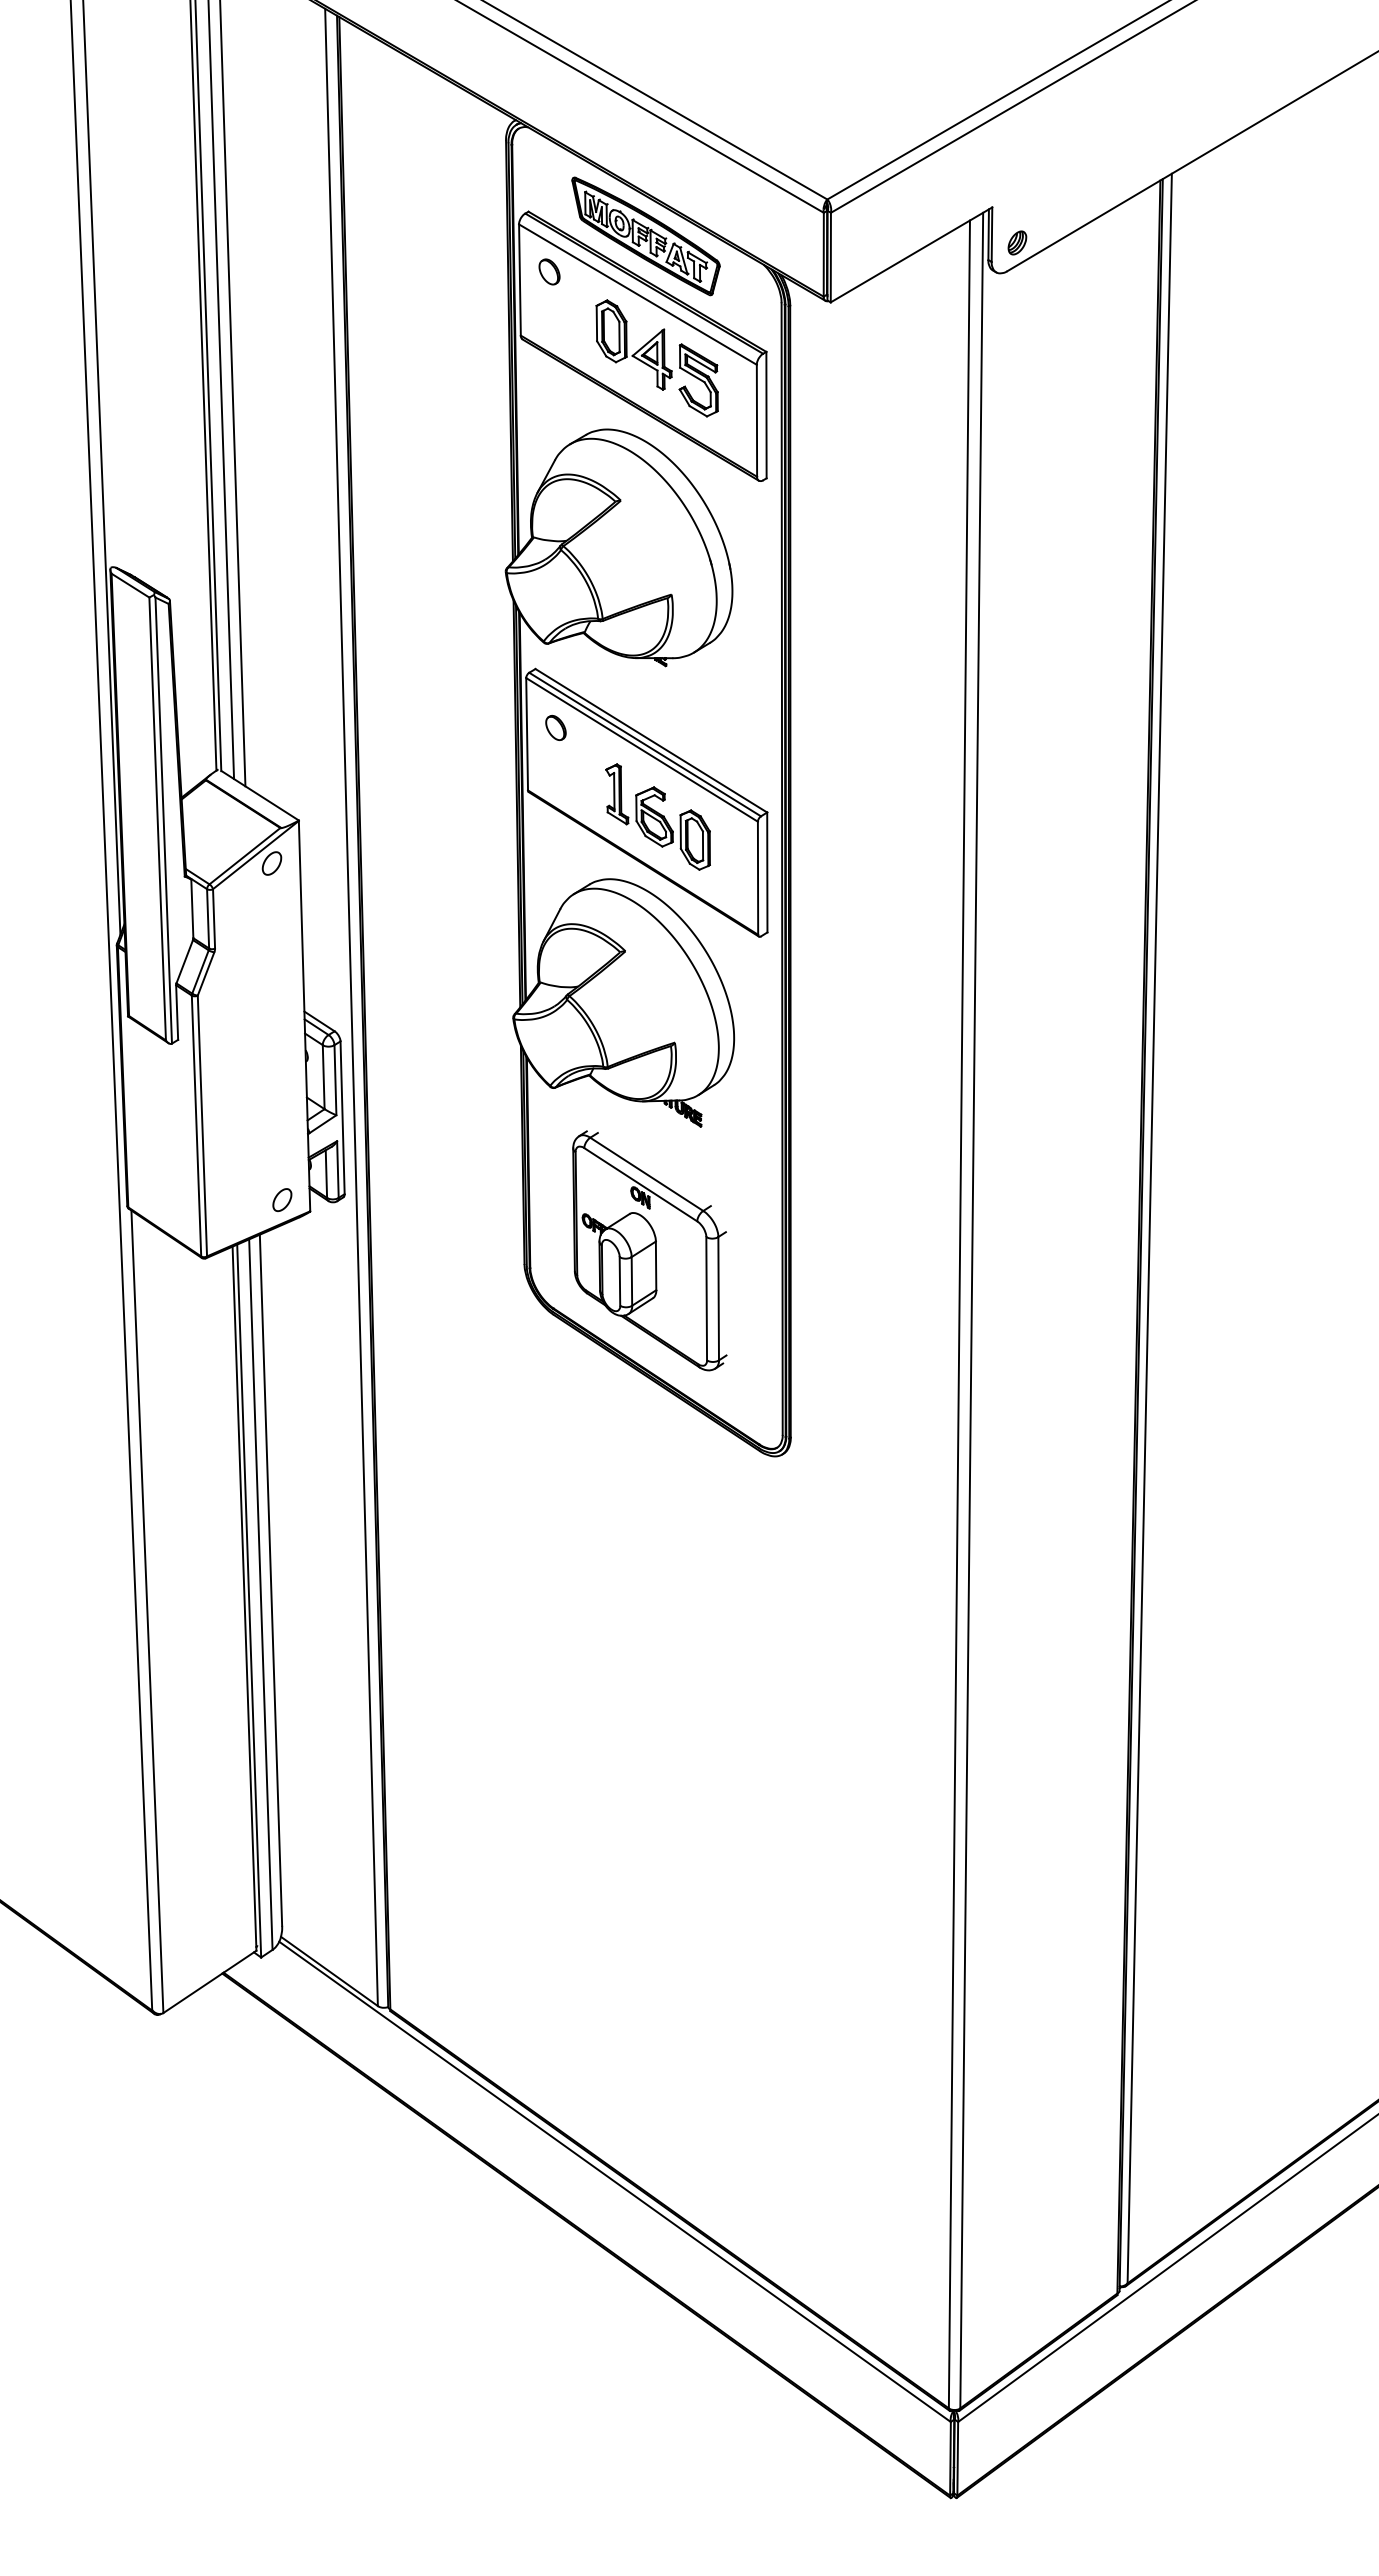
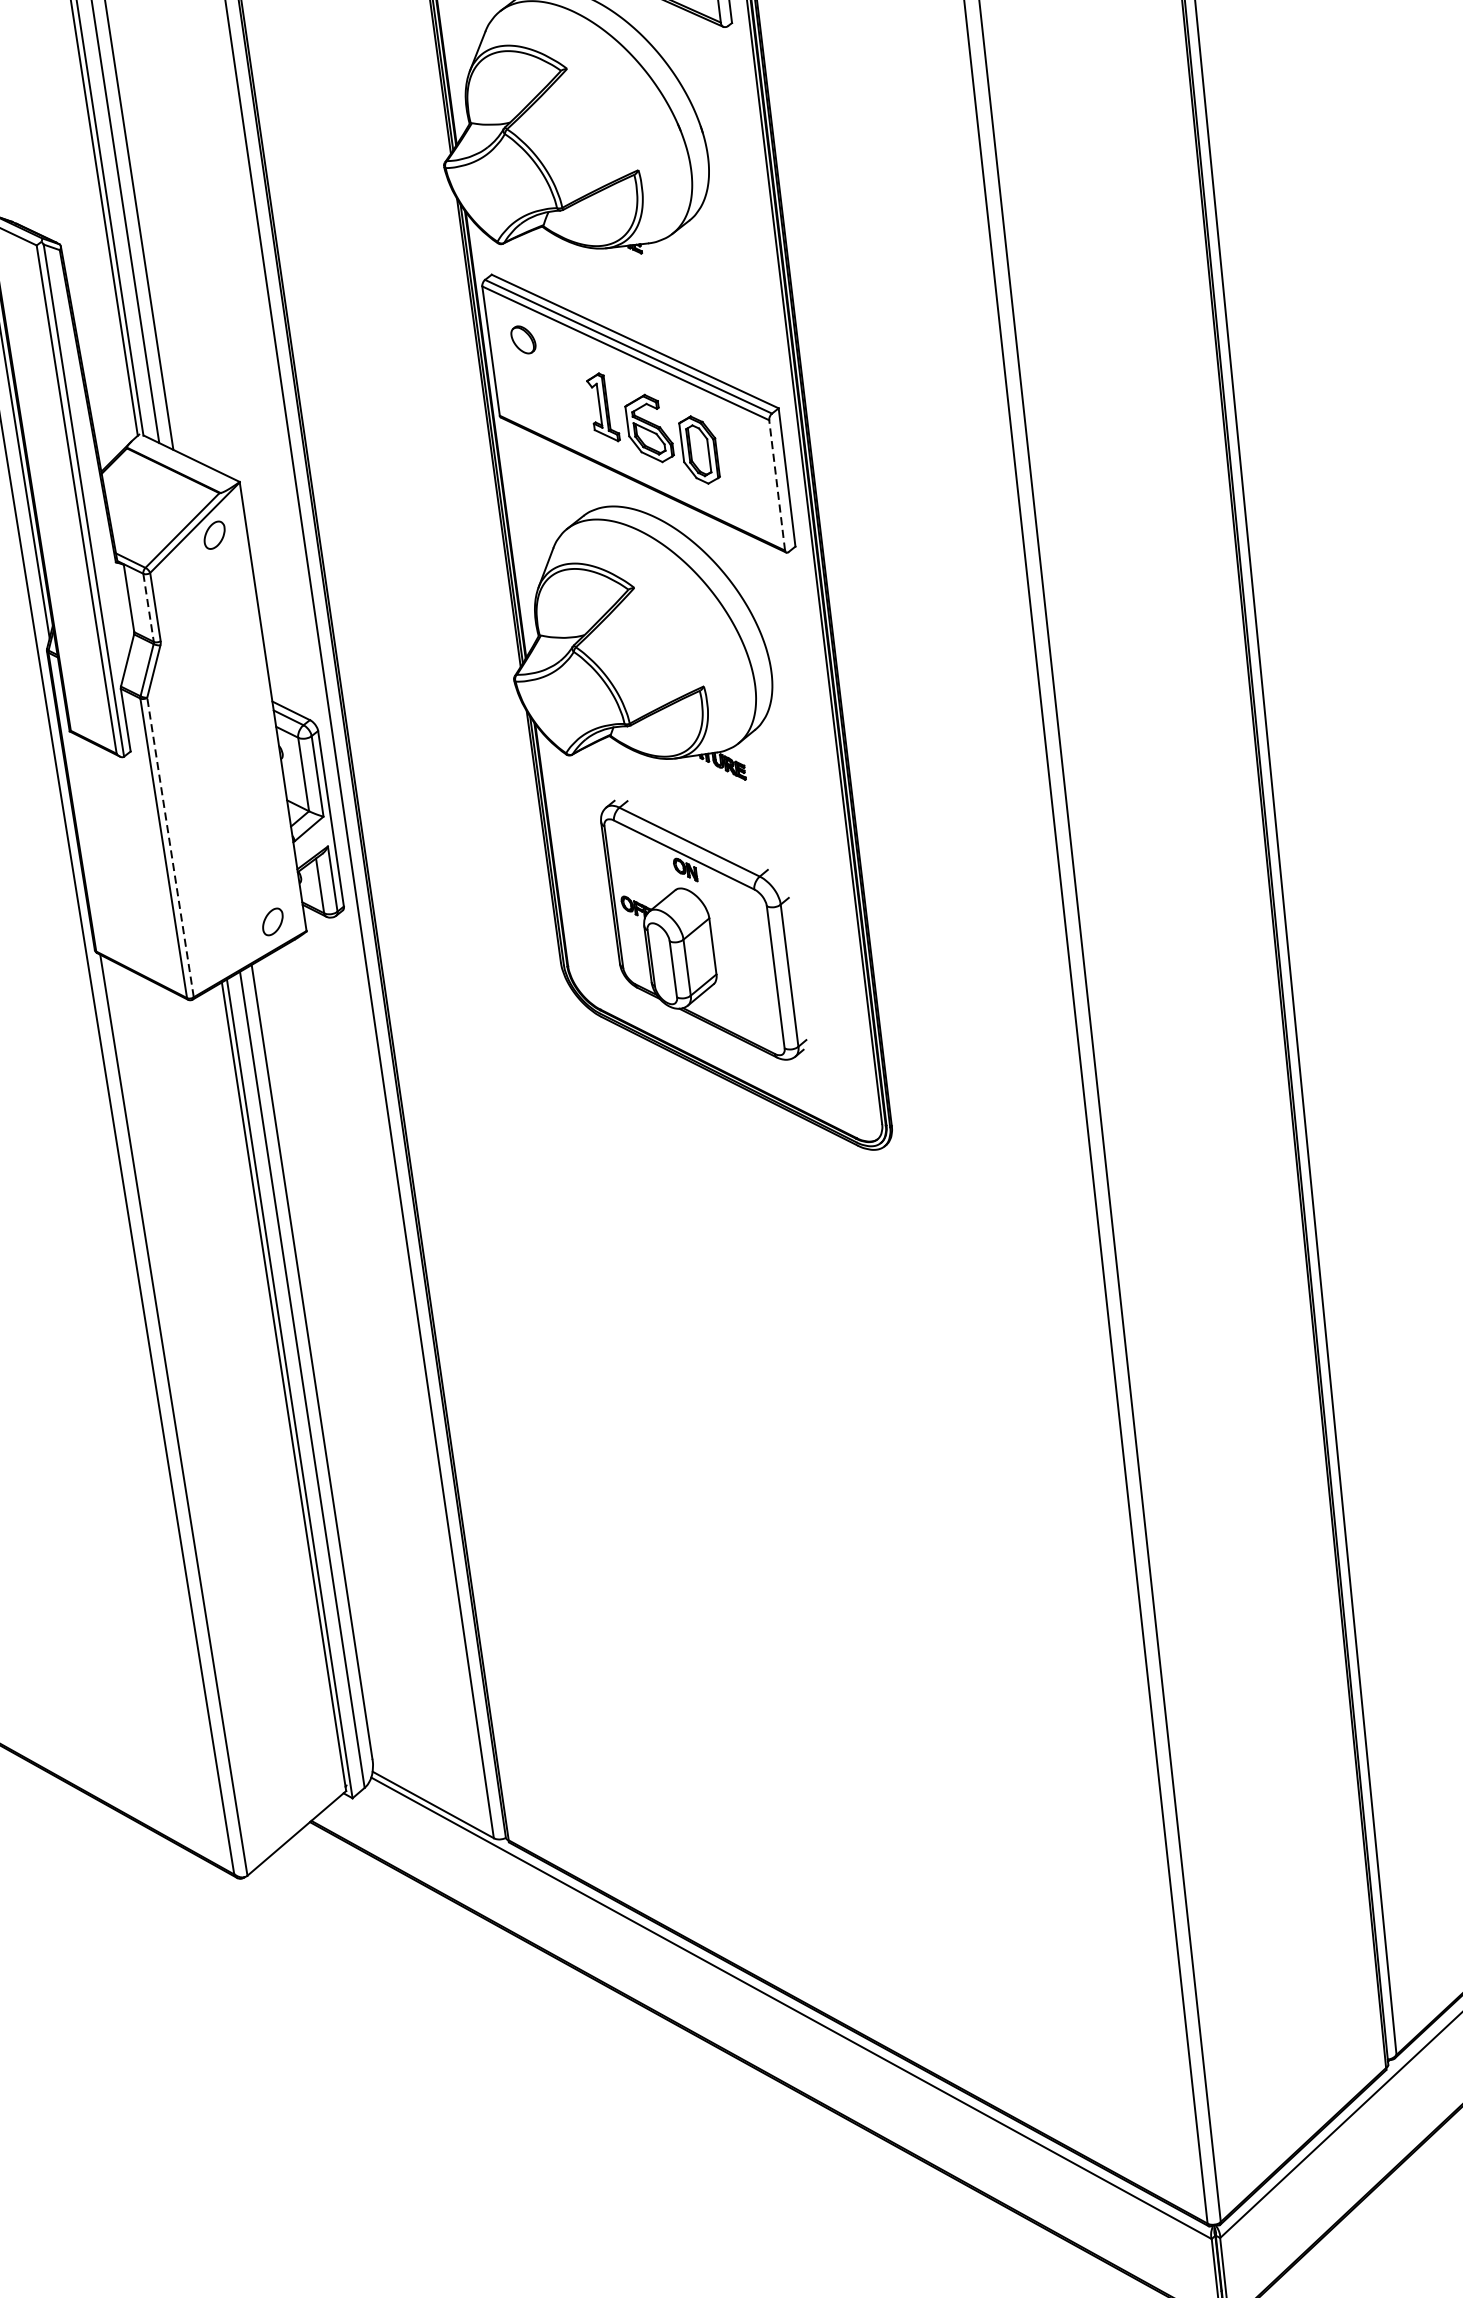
line: (758, 878) -> (777, 485), solid -> dashed
line: (208, 918) -> (148, 607), solid -> dashed
line: (202, 1126) -> (170, 848), solid -> dashed

